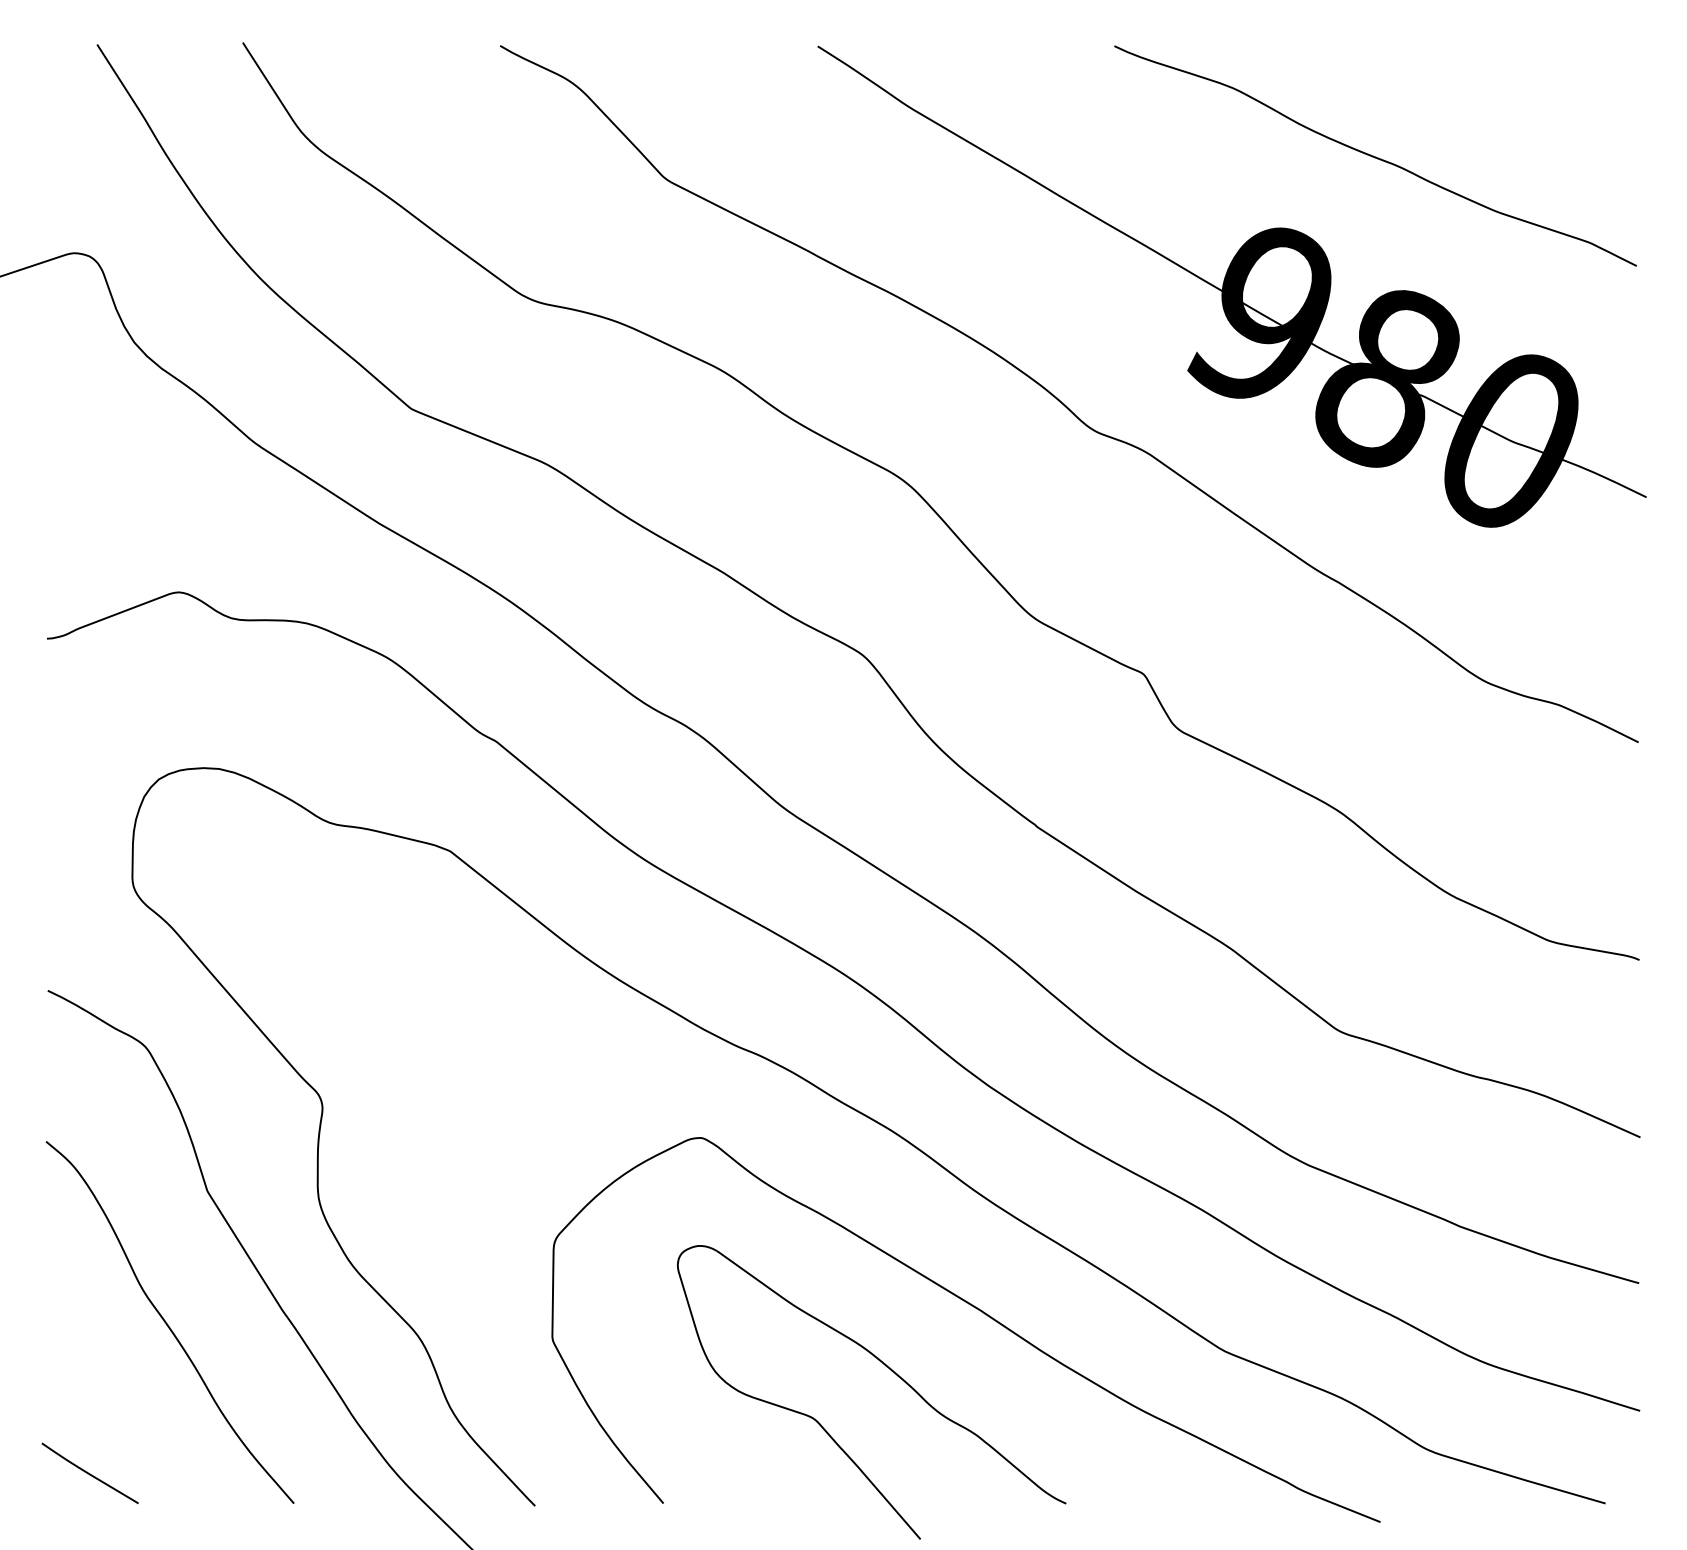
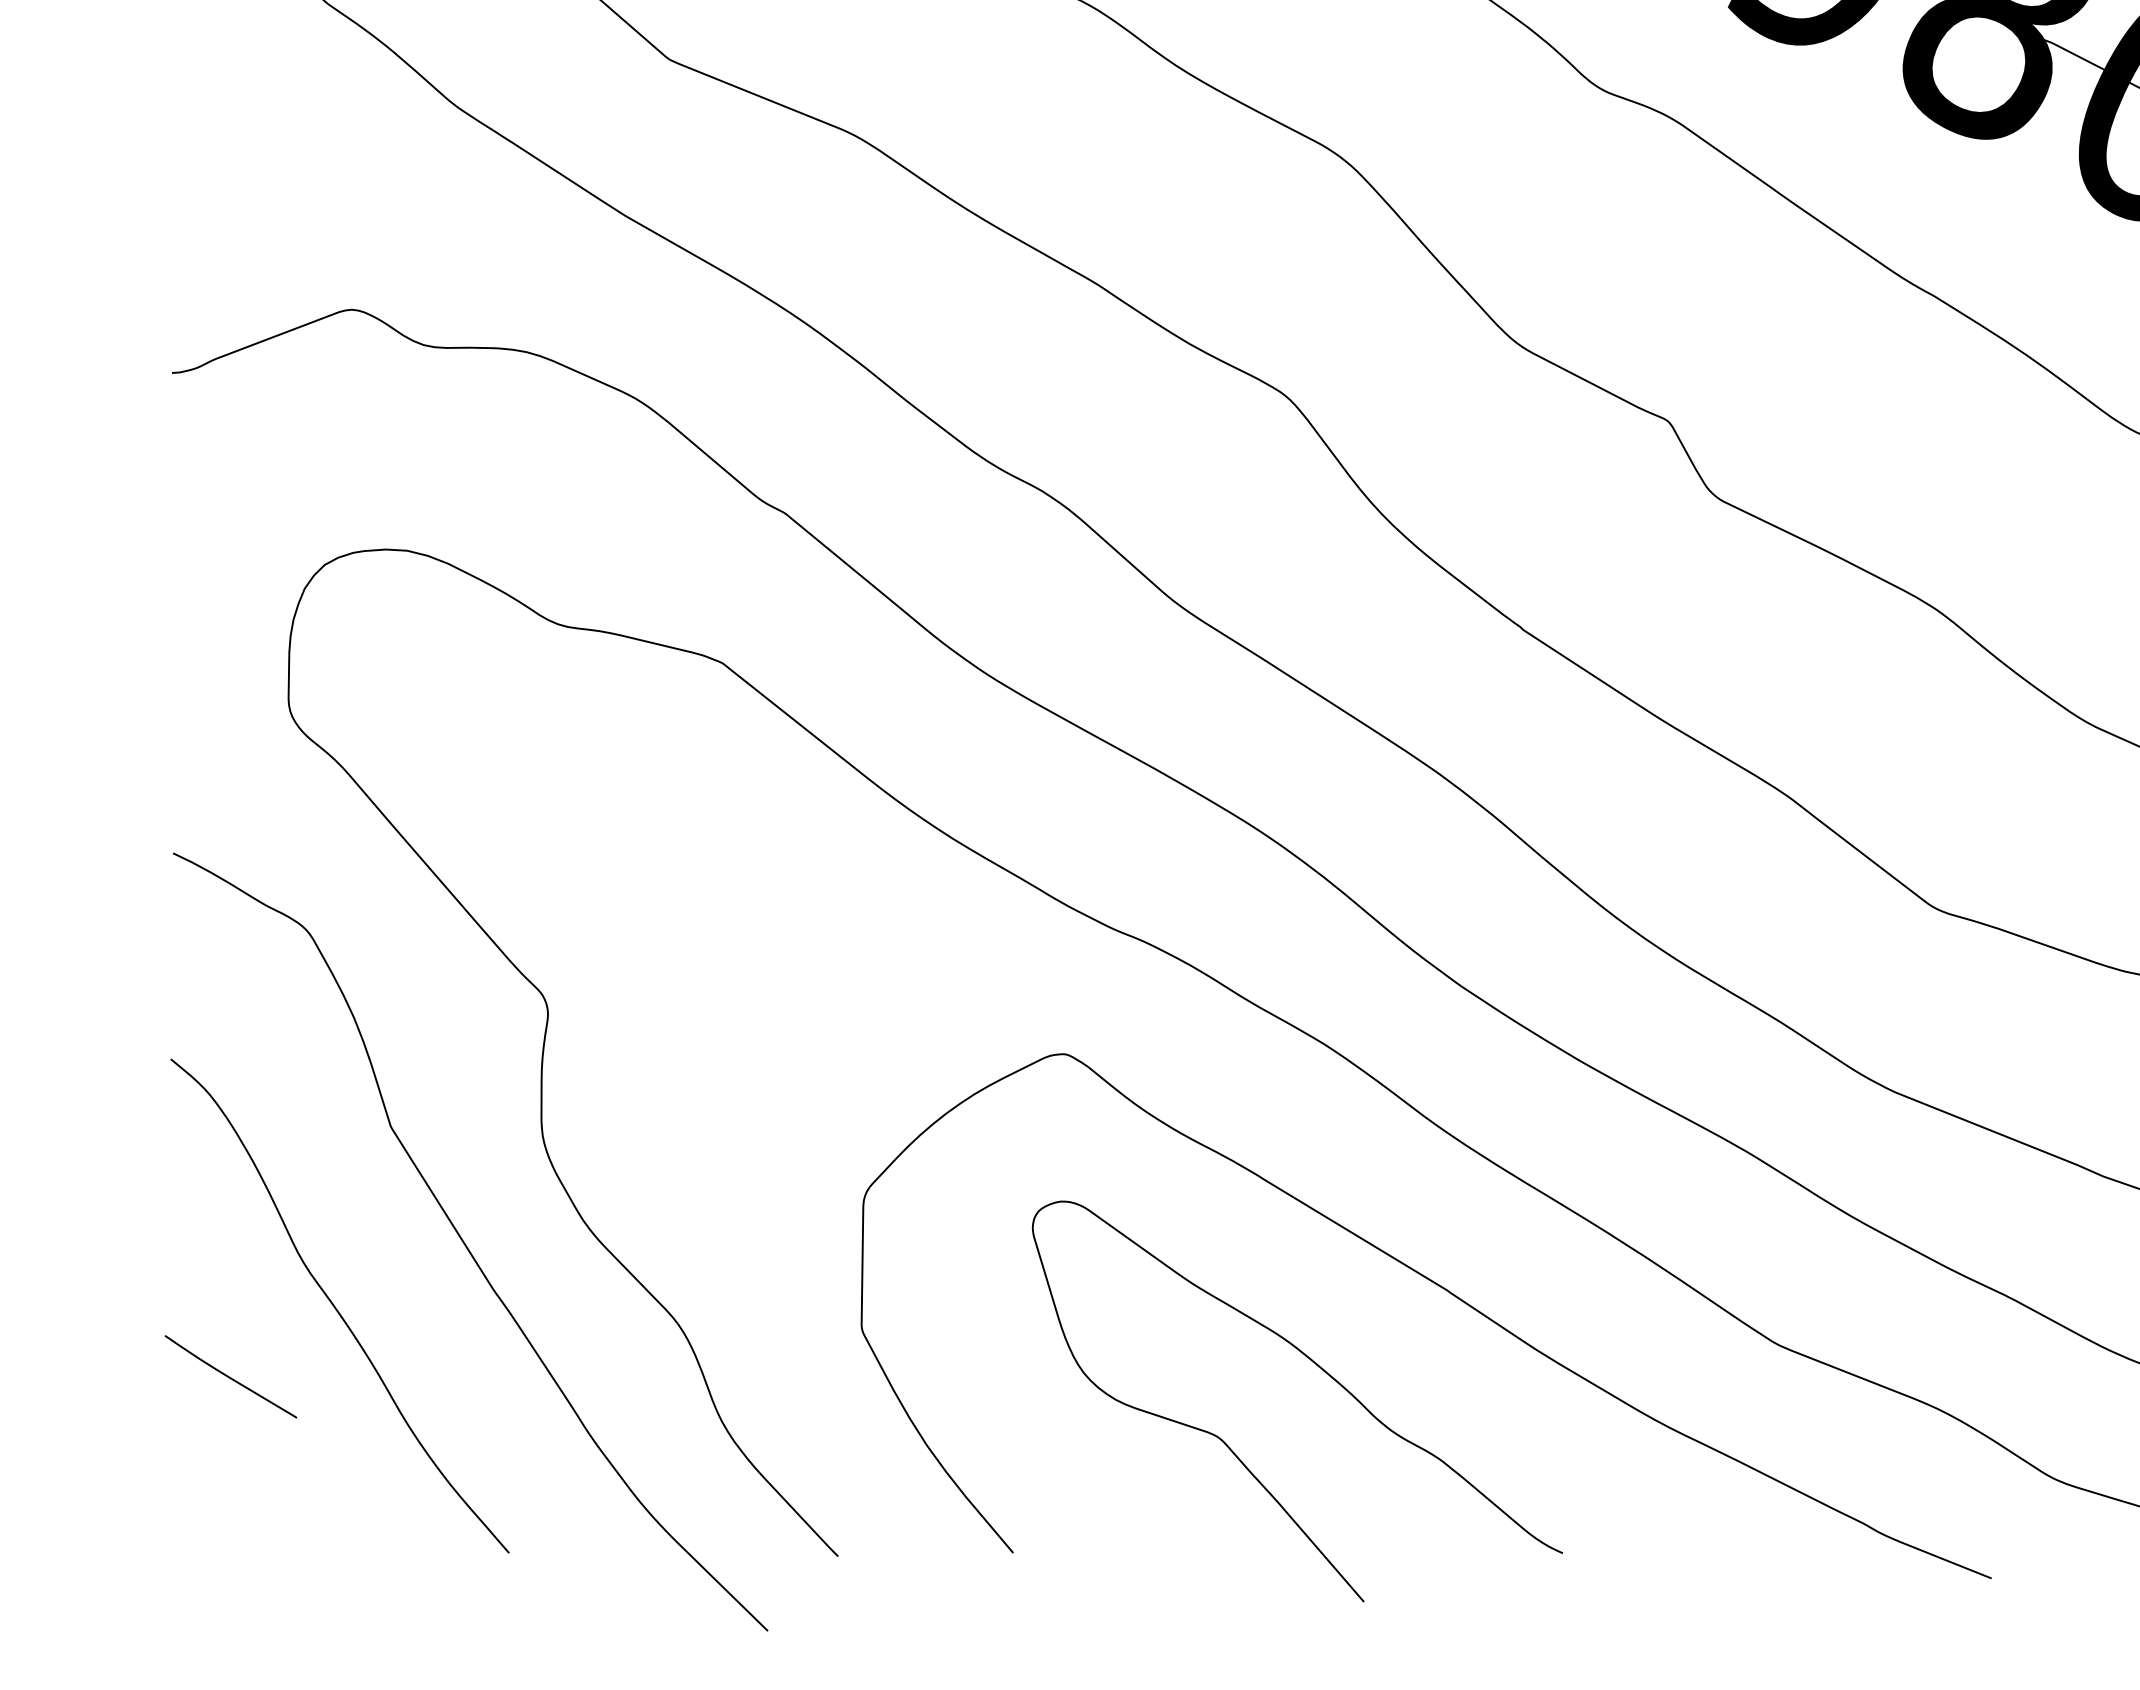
curve: (88, 1472) -> (228, 1375), moved

